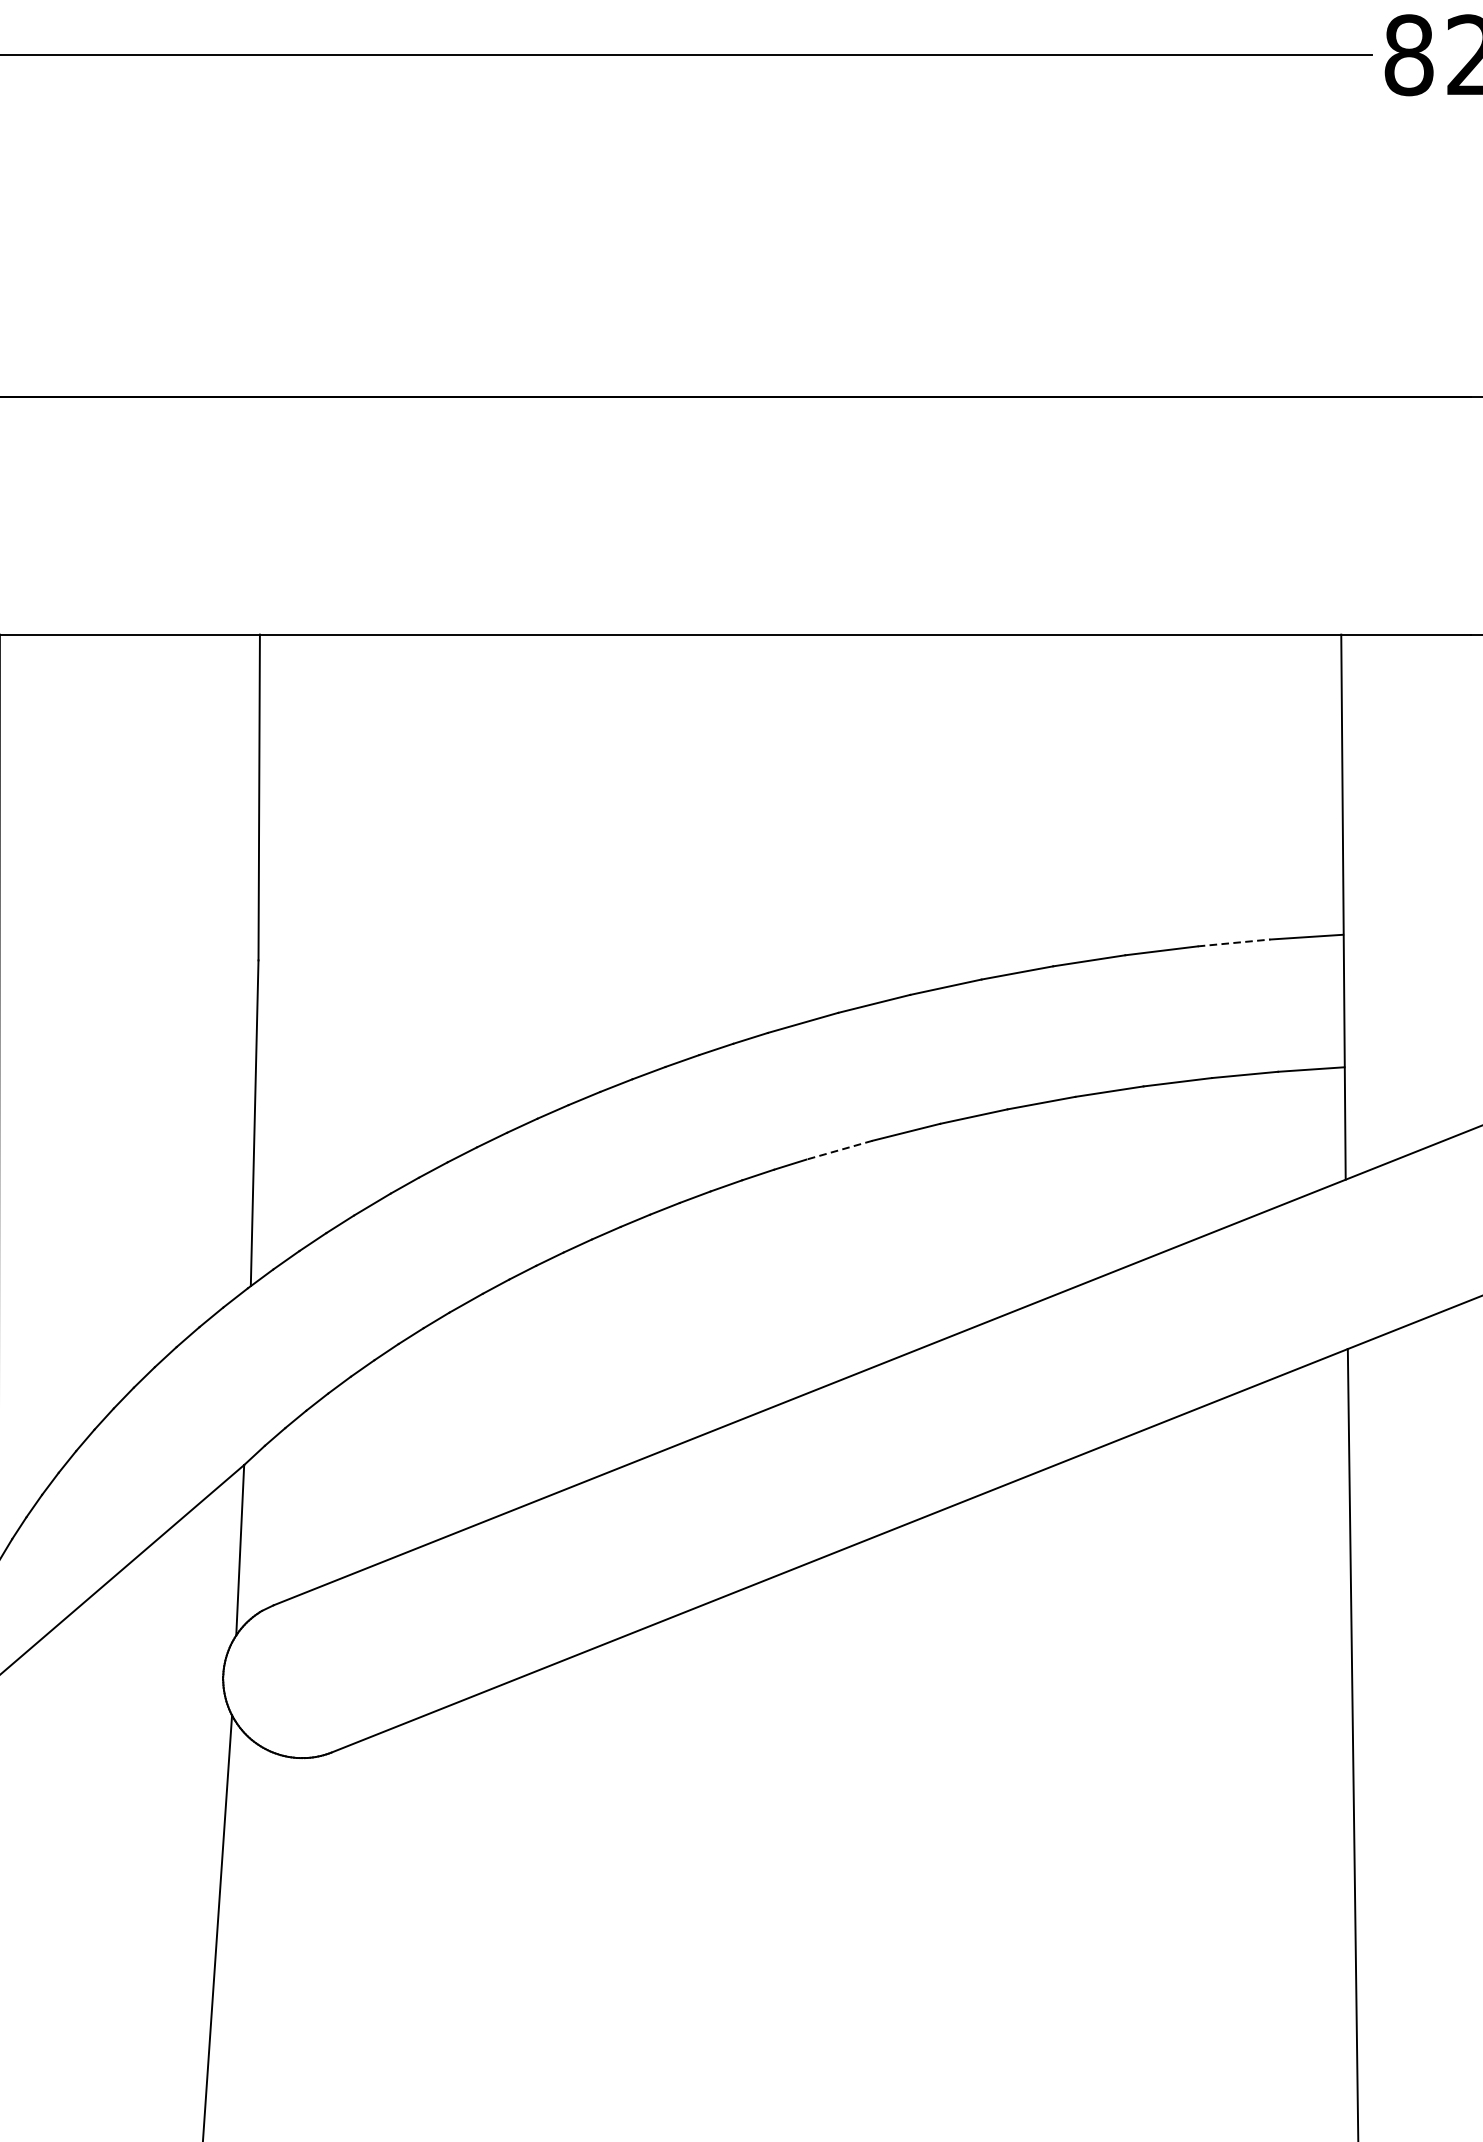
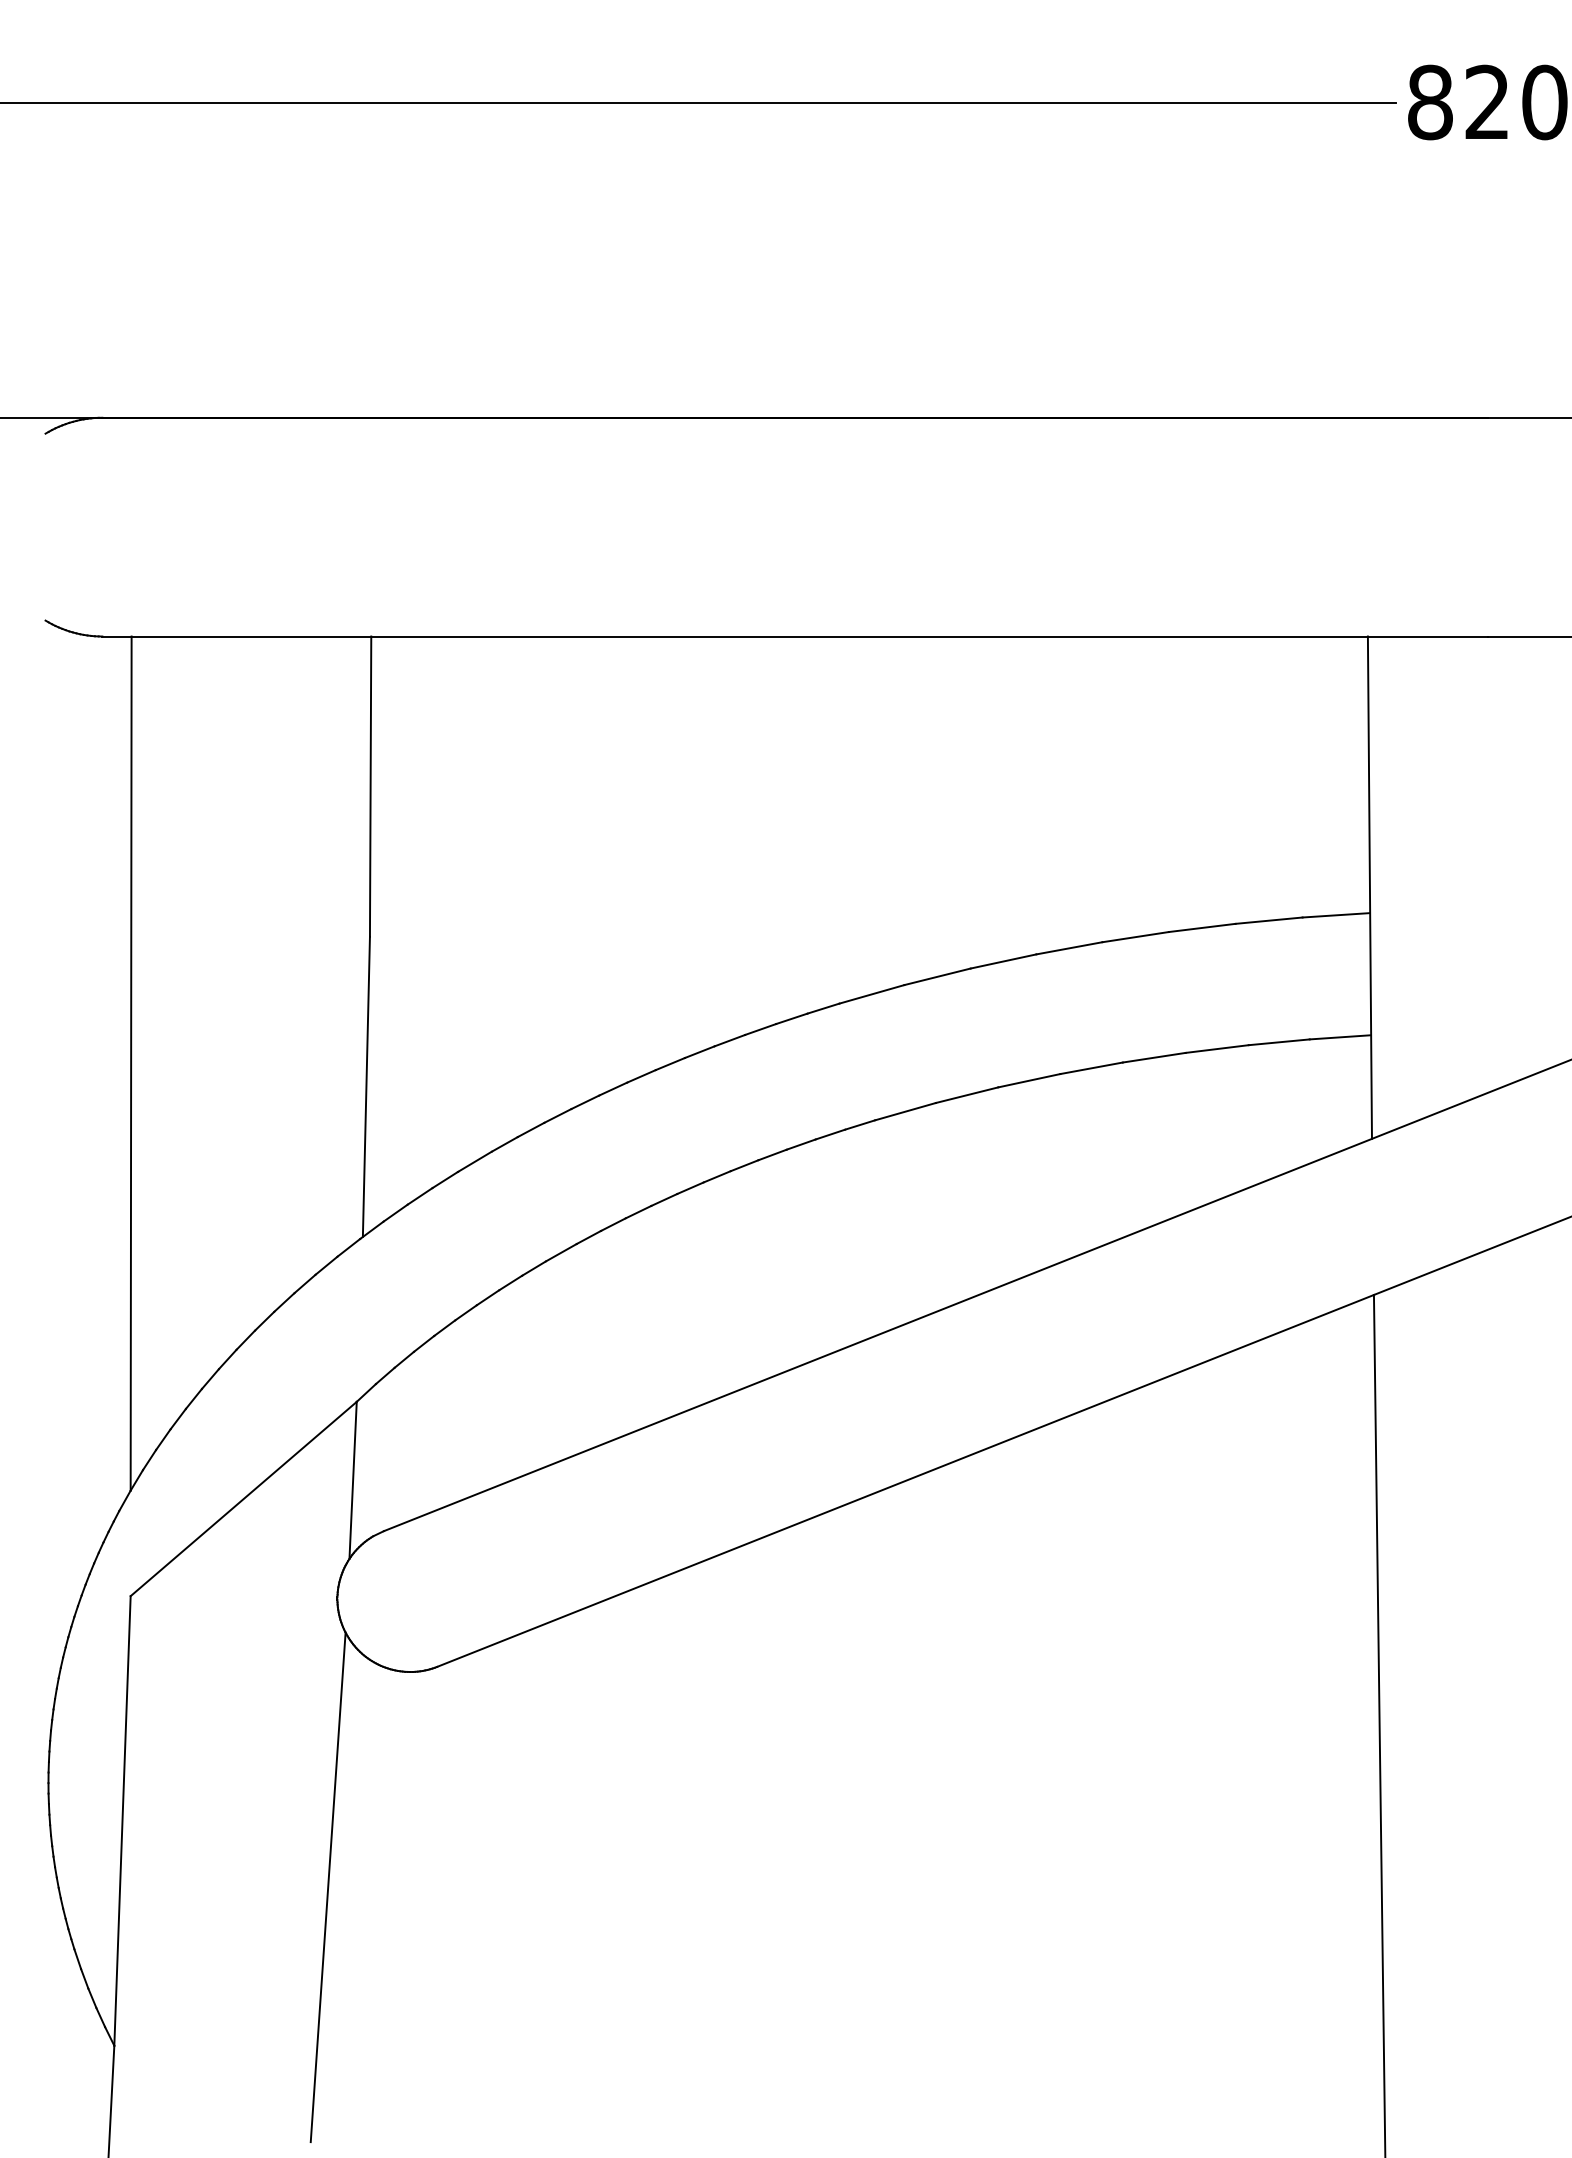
line: (1234, 942) -> (1269, 920), dashed -> solid
line: (839, 1149) -> (905, 1111), dashed -> solid

